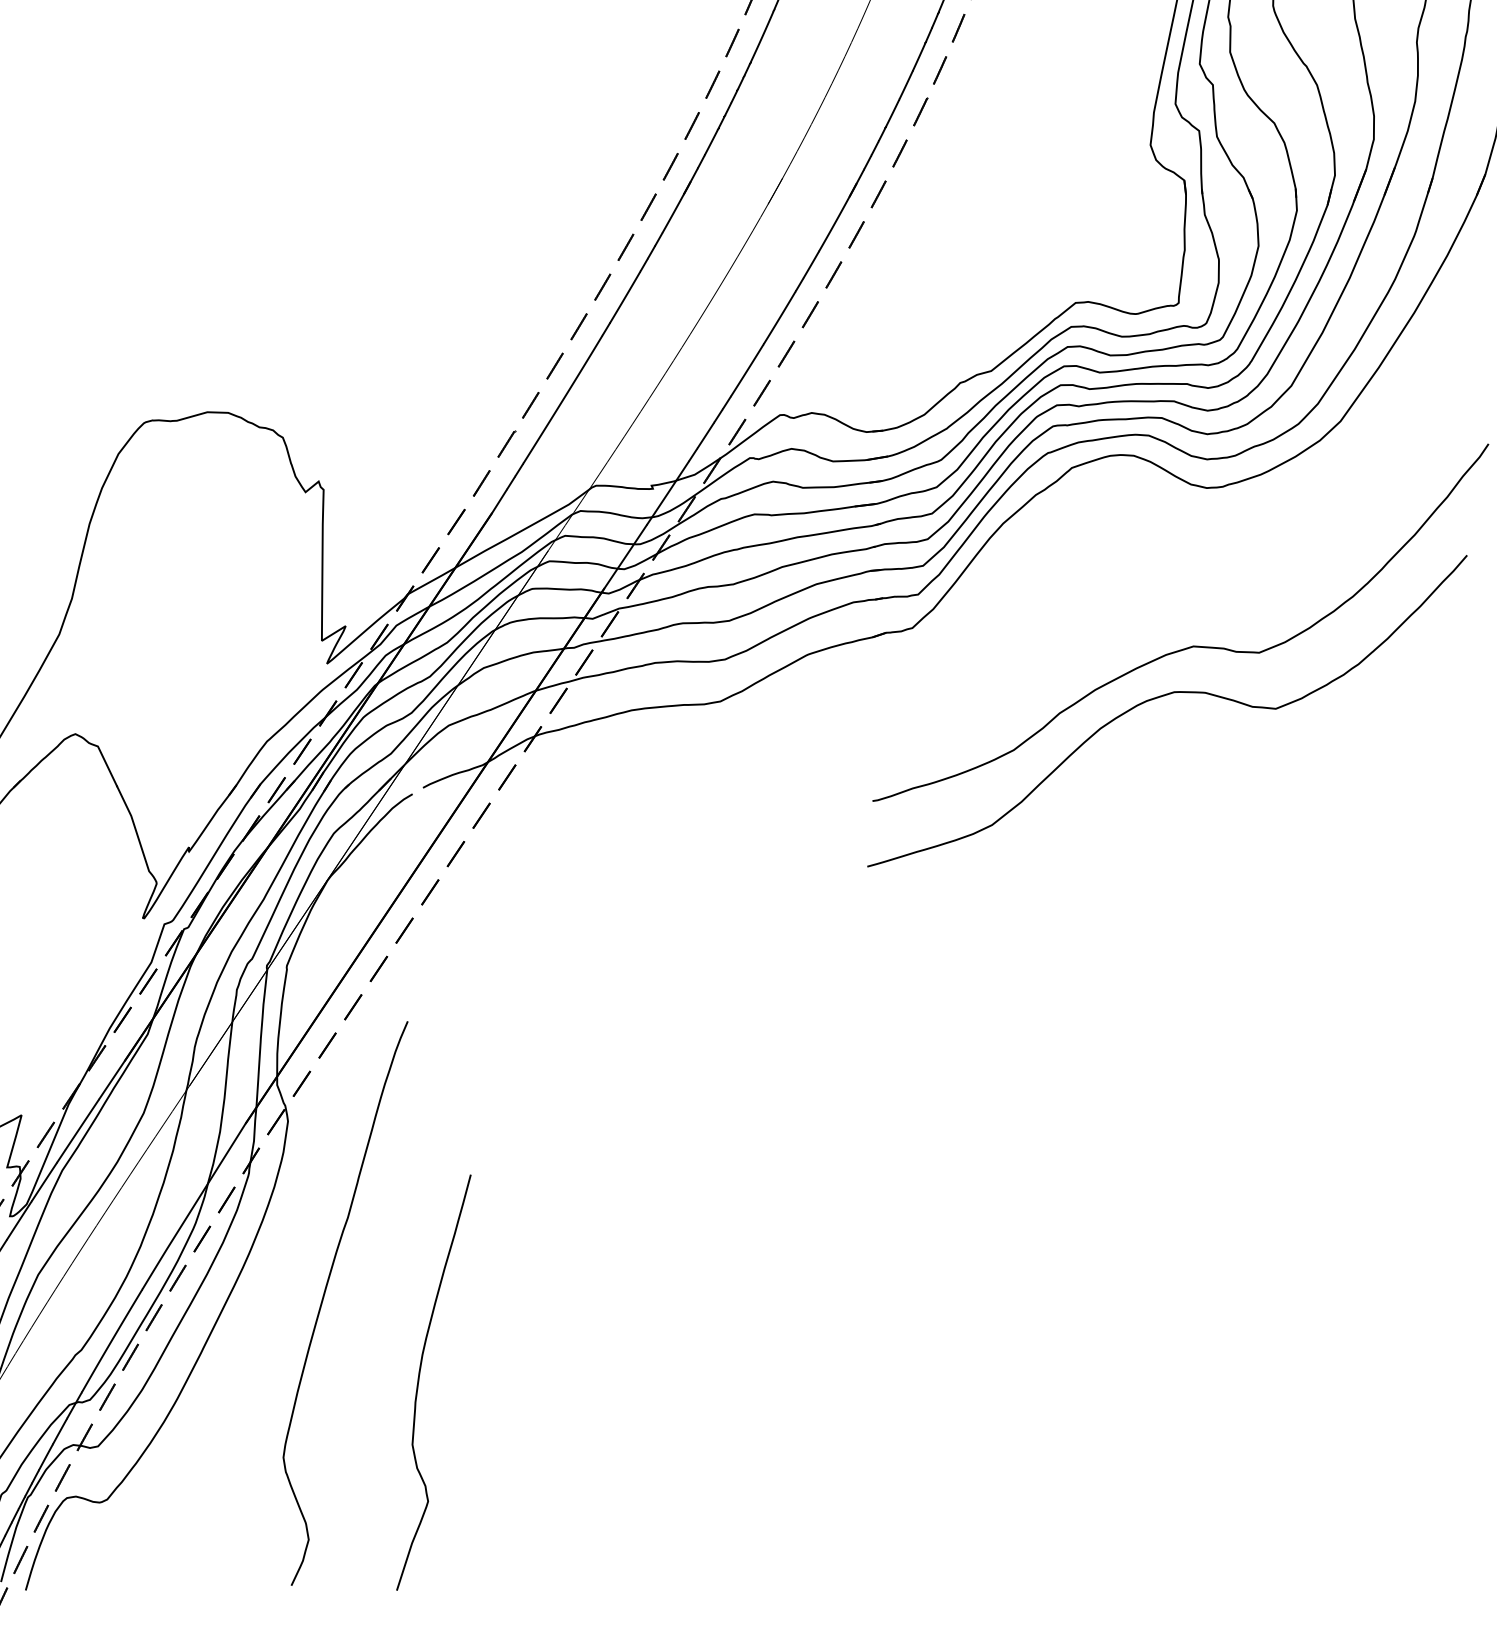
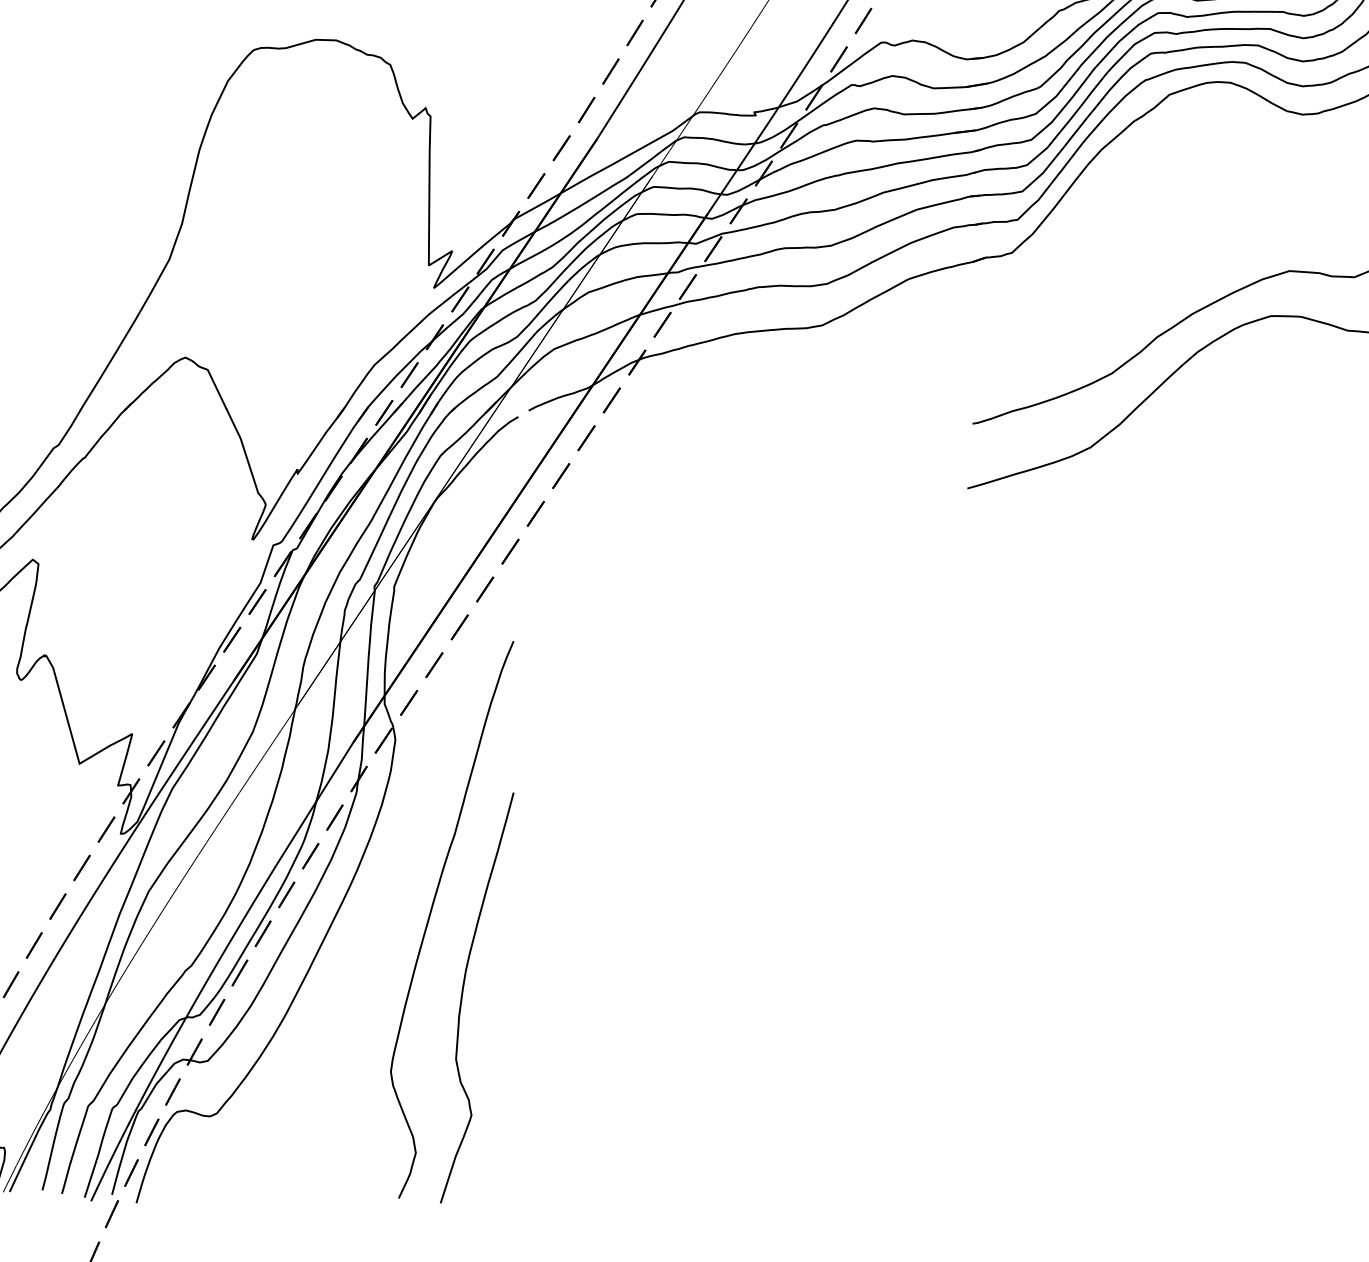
curve: (419, 1382) -> (462, 997), moved

